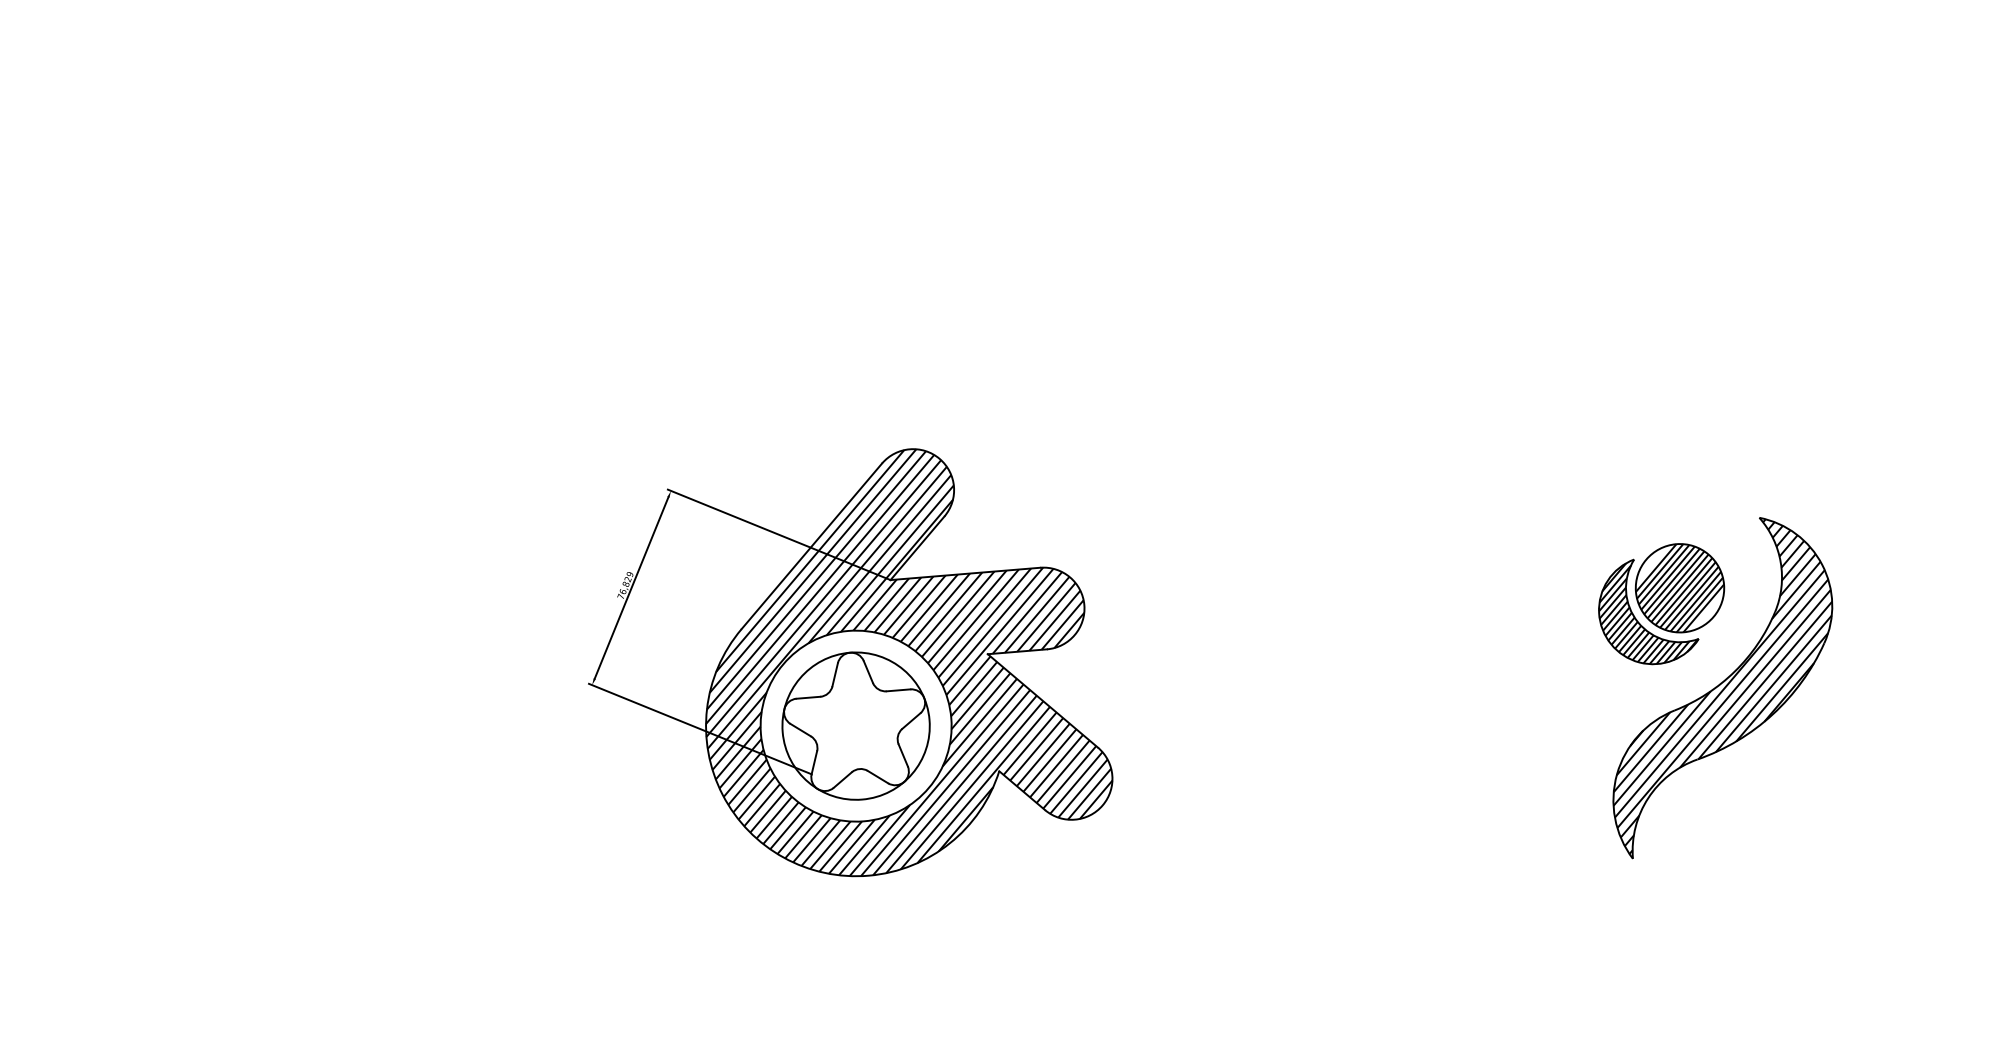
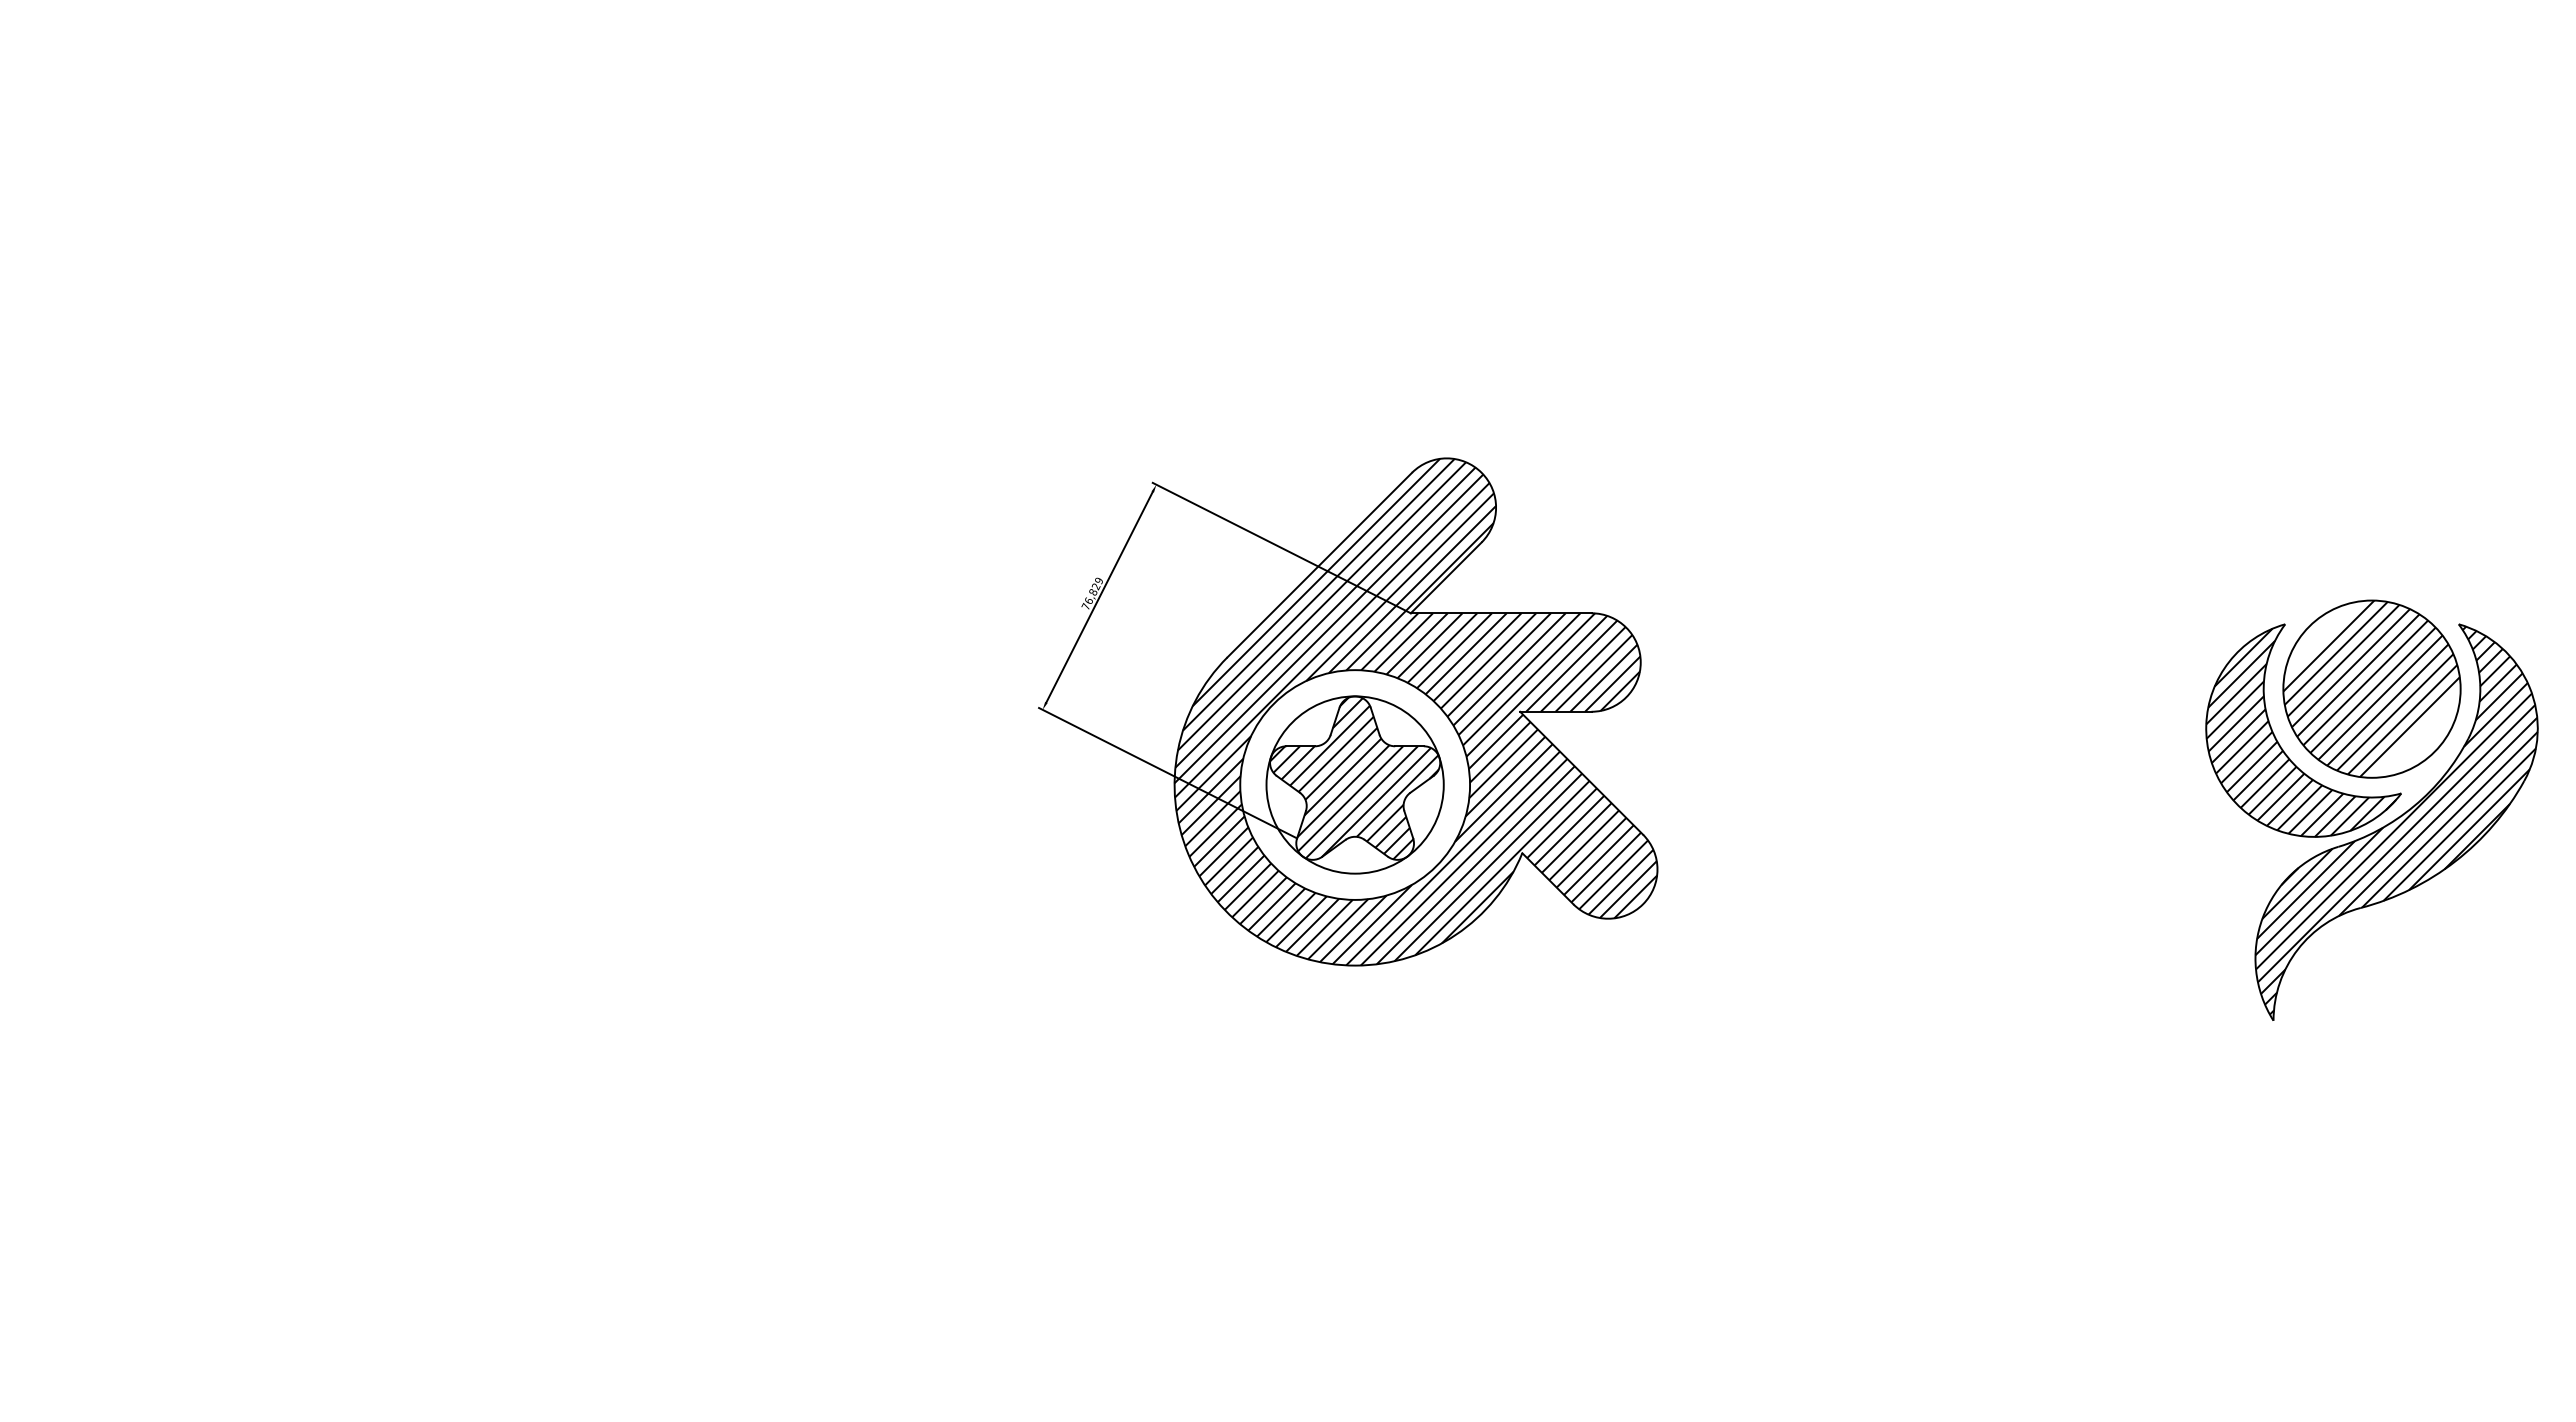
part: (1662, 604) -> (2333, 718), size x1.67
hatch: (855, 720) -> (1354, 778), added

